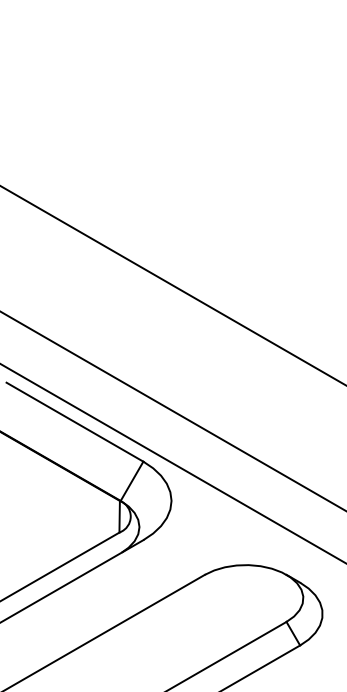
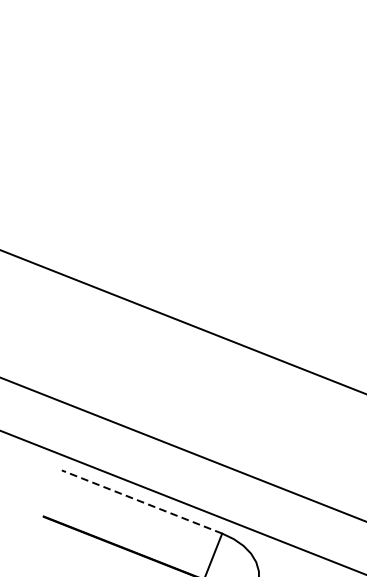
line: (74, 422) -> (141, 502), solid -> dashed

